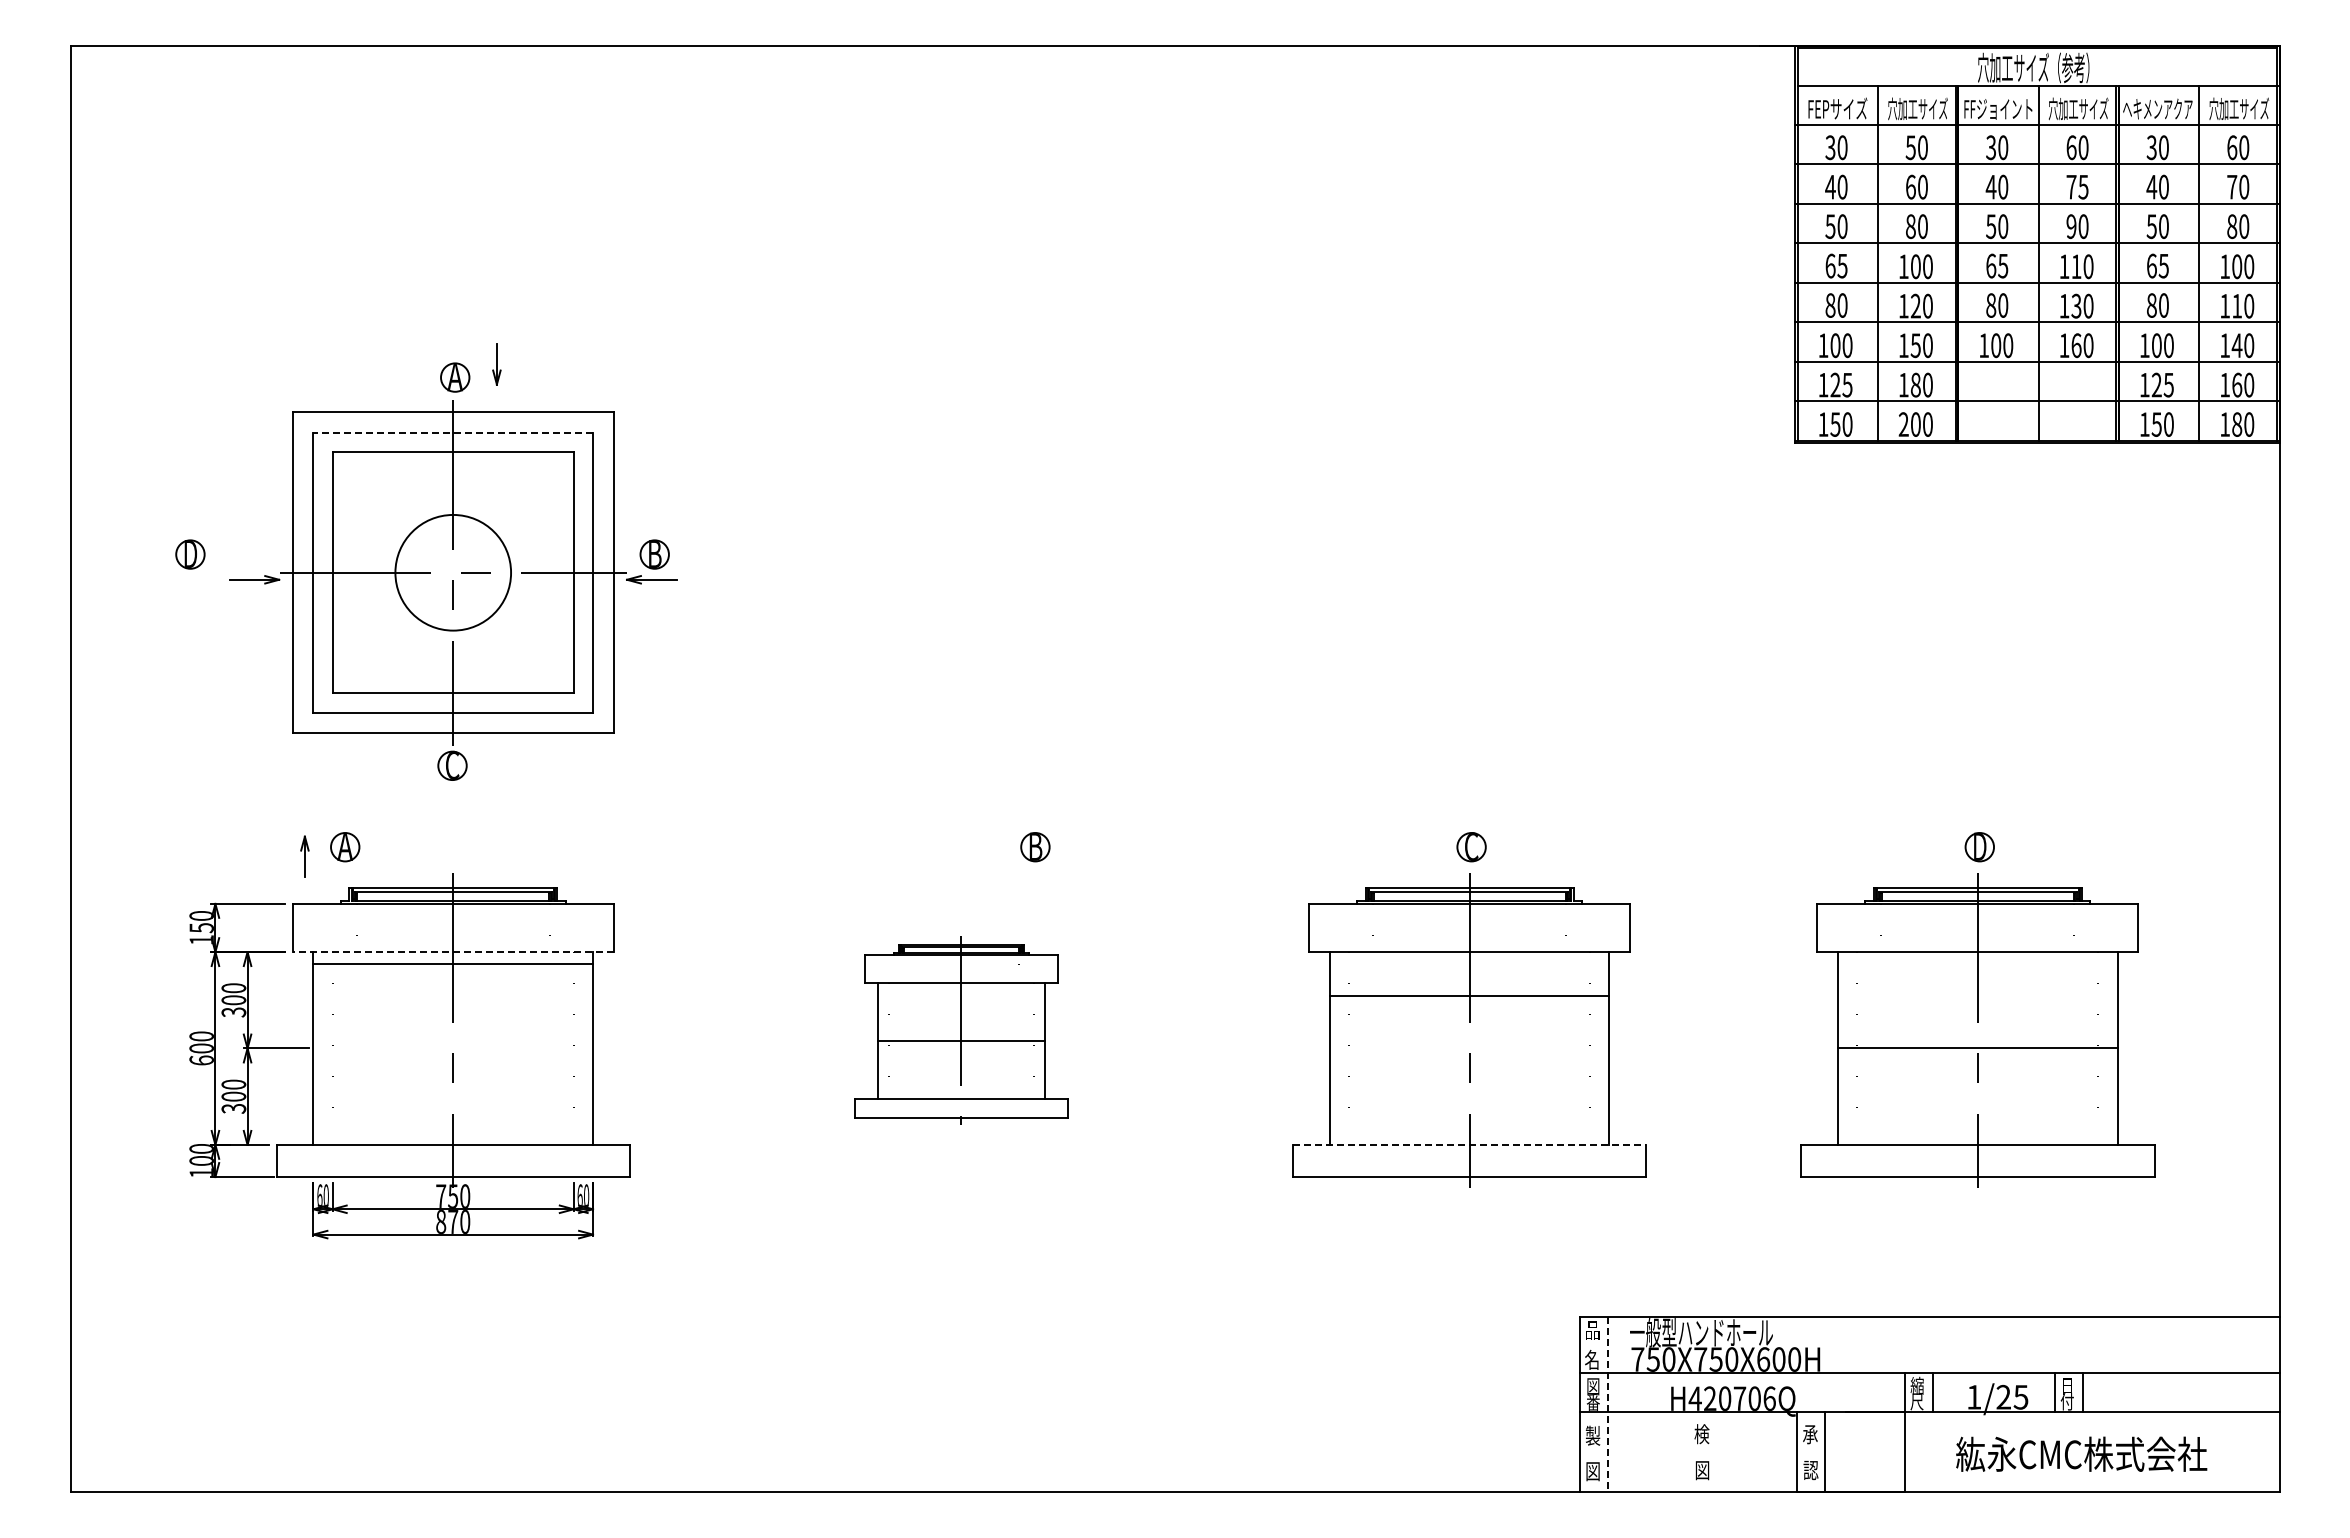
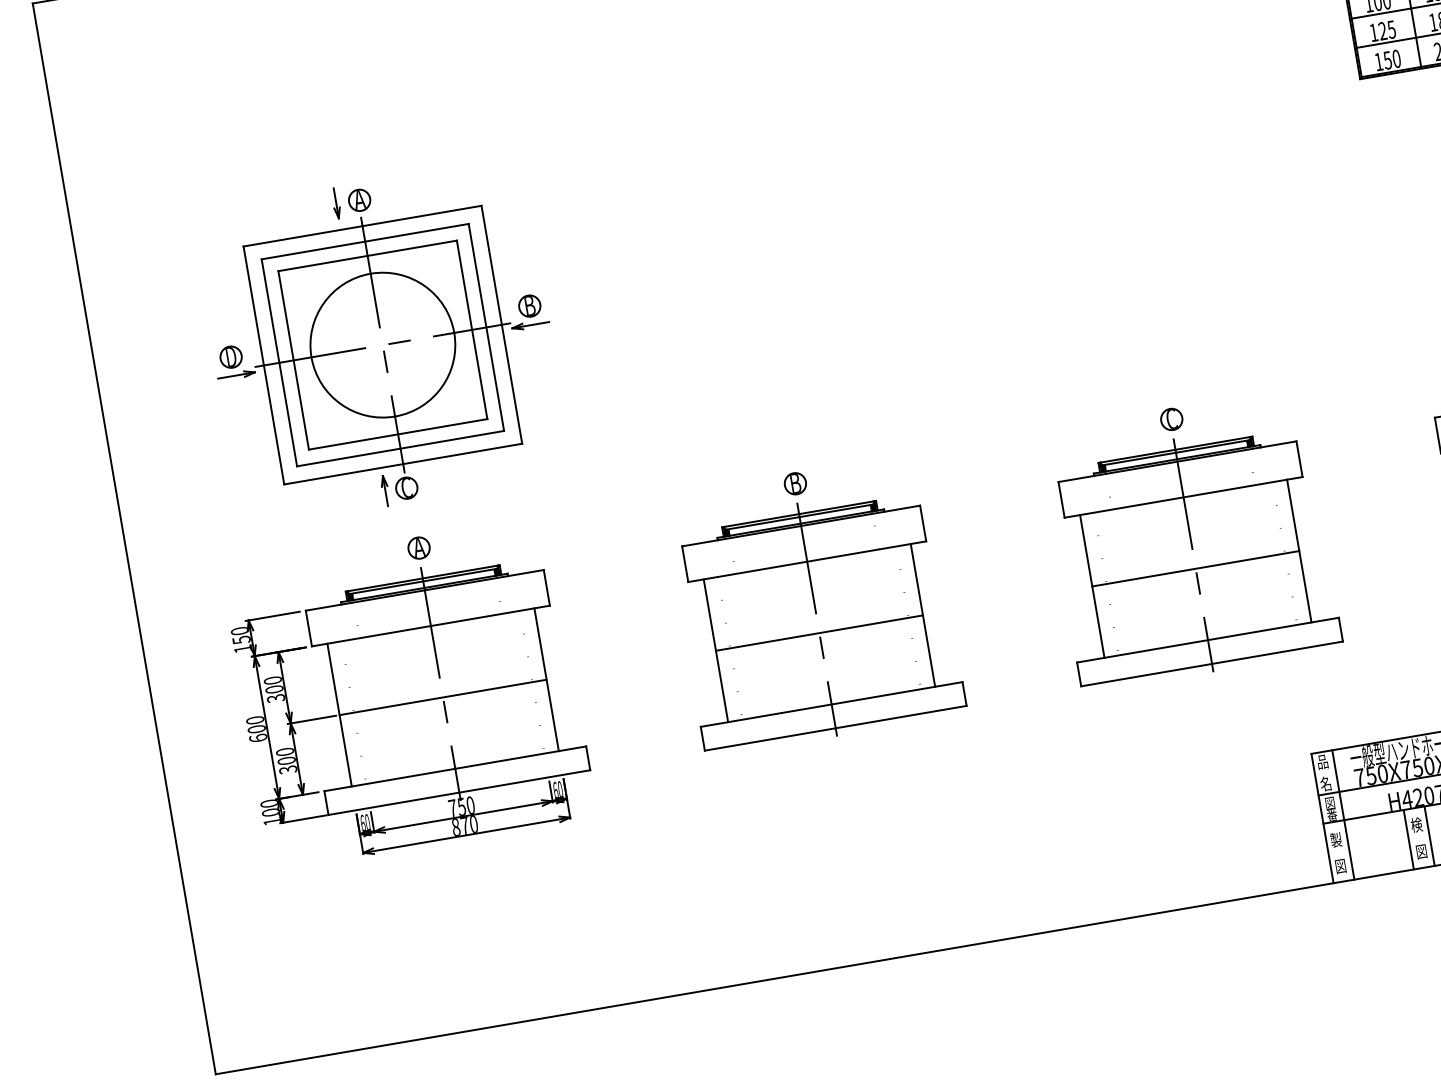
part: (496, 364) -> (336, 203), moved
line: (453, 433) -> (365, 241), dashed -> solid
part: (190, 554) -> (231, 357), moved
circle: (452, 572) -> (382, 345), size x1.67
part: (345, 847) -> (419, 548), moved
part: (1035, 847) -> (795, 483), moved
part: (304, 856) -> (385, 490), moved
line: (453, 952) -> (431, 626), dashed -> solid
line: (453, 964) -> (443, 697), moved
line: (1469, 996) -> (1195, 568), moved
part: (961, 1030) -> (817, 619), size x1.67
line: (1469, 1144) -> (1207, 639), dashed -> solid
line: (1607, 1405) -> (1343, 815), dashed -> solid
line: (1688, 1451) -> (1408, 839), added
line: (1716, 1451) -> (1429, 835), added

